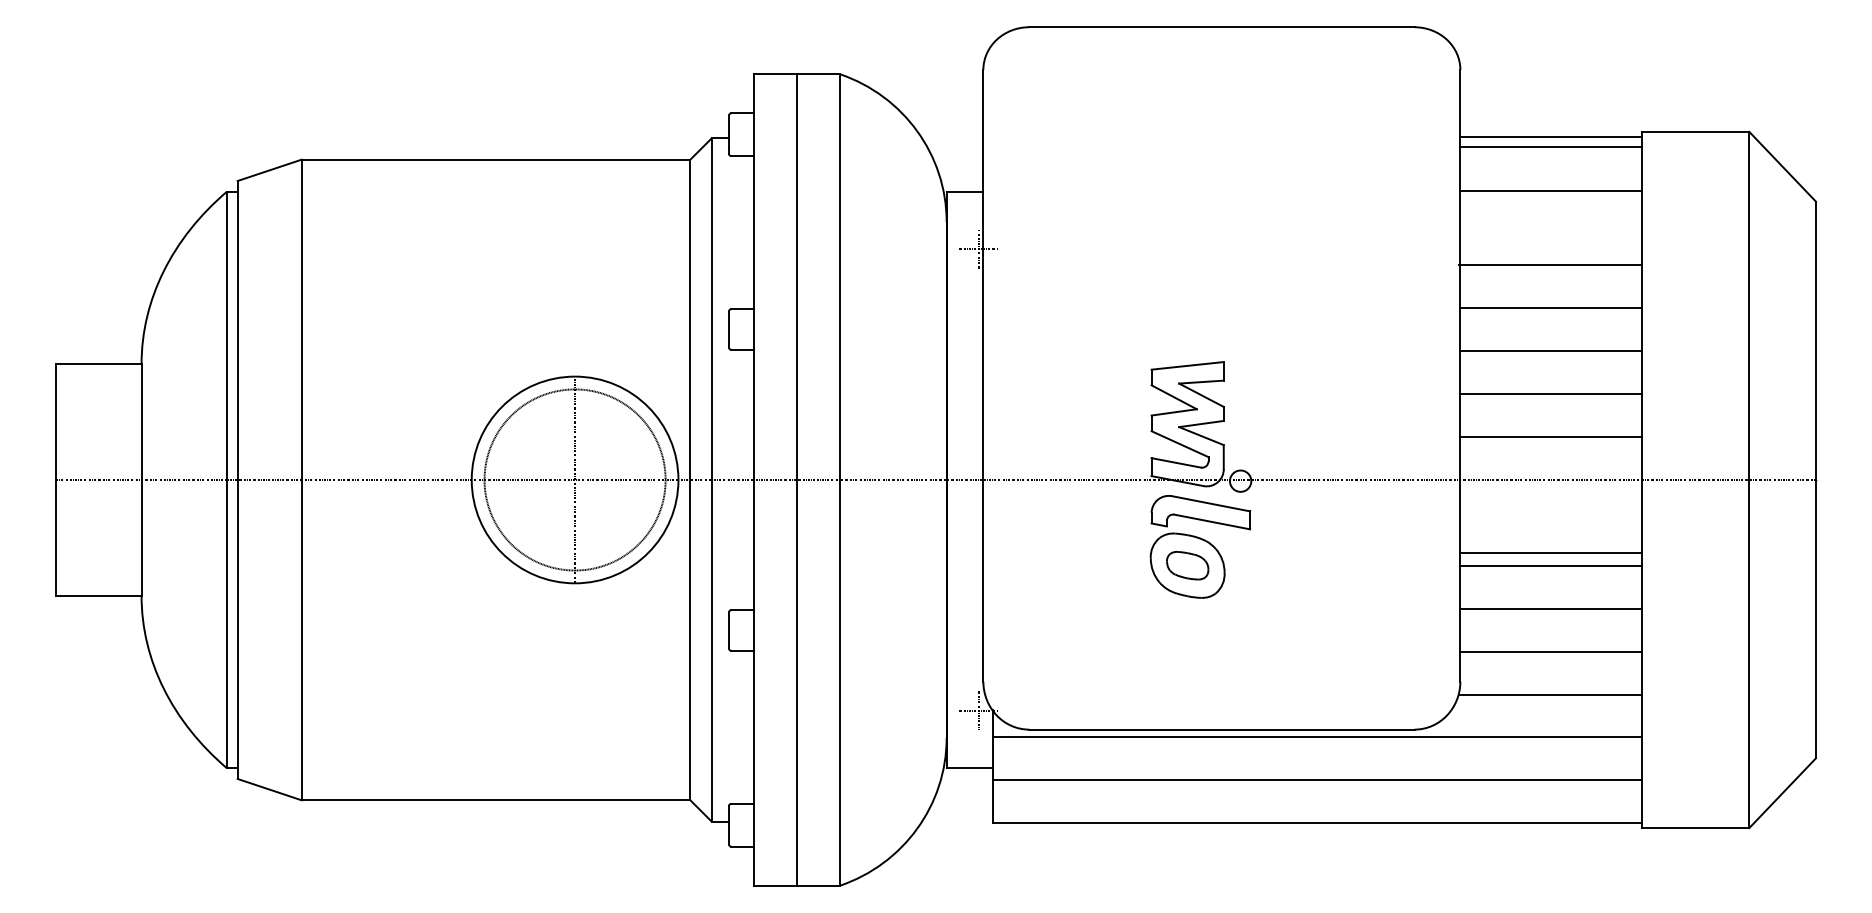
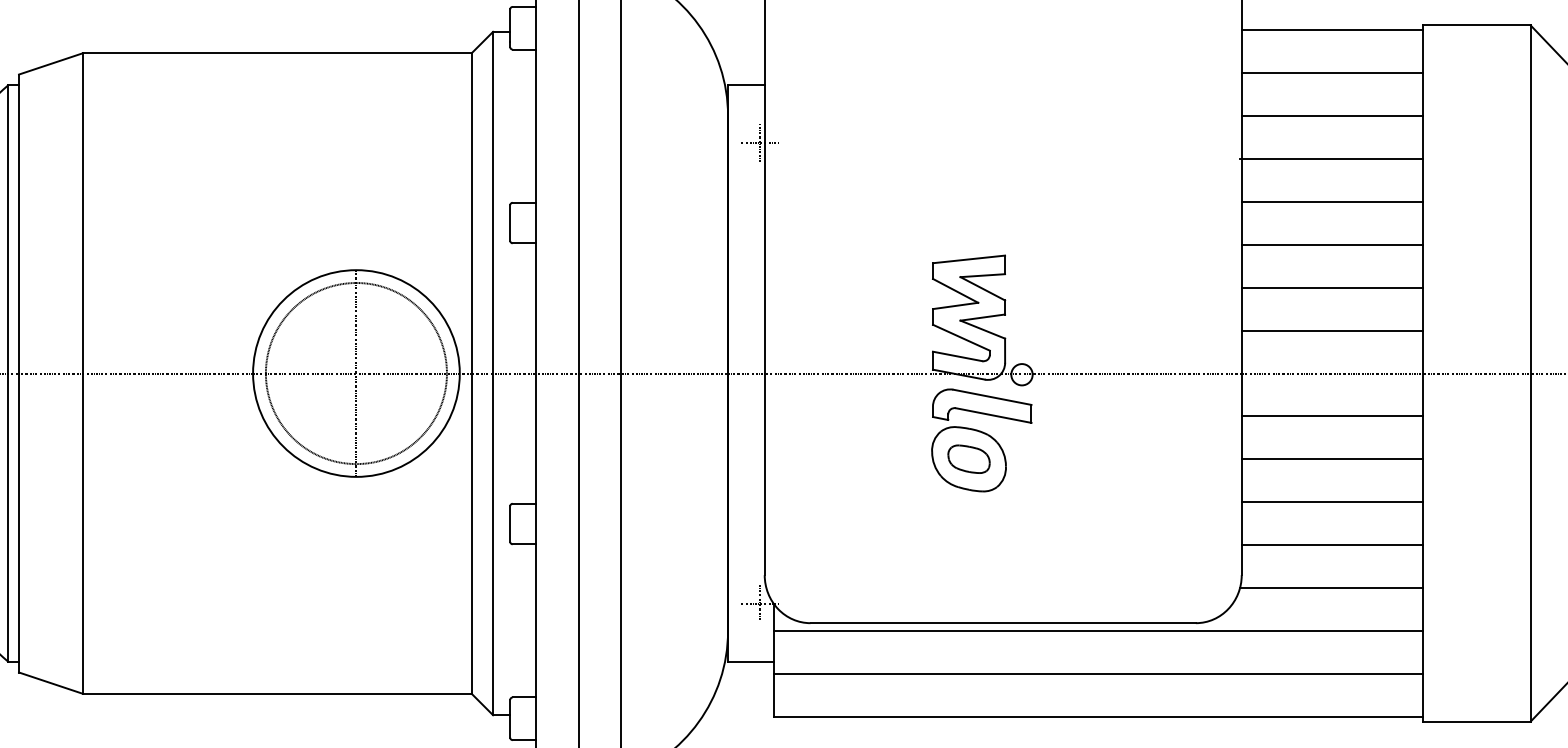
line: (1551, 146) -> (1332, 73), moved
line: (1551, 190) -> (1332, 116), moved
line: (1551, 552) -> (1332, 416), moved

